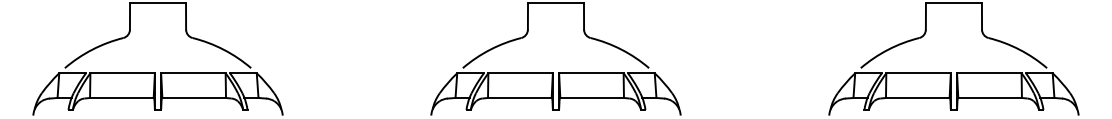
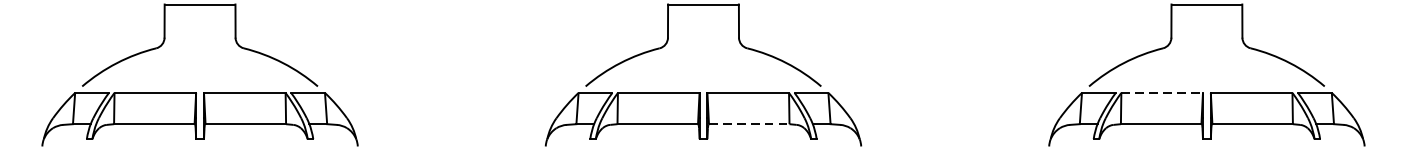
line: (919, 73) -> (1163, 93), solid -> dashed
line: (592, 97) -> (749, 123), solid -> dashed

